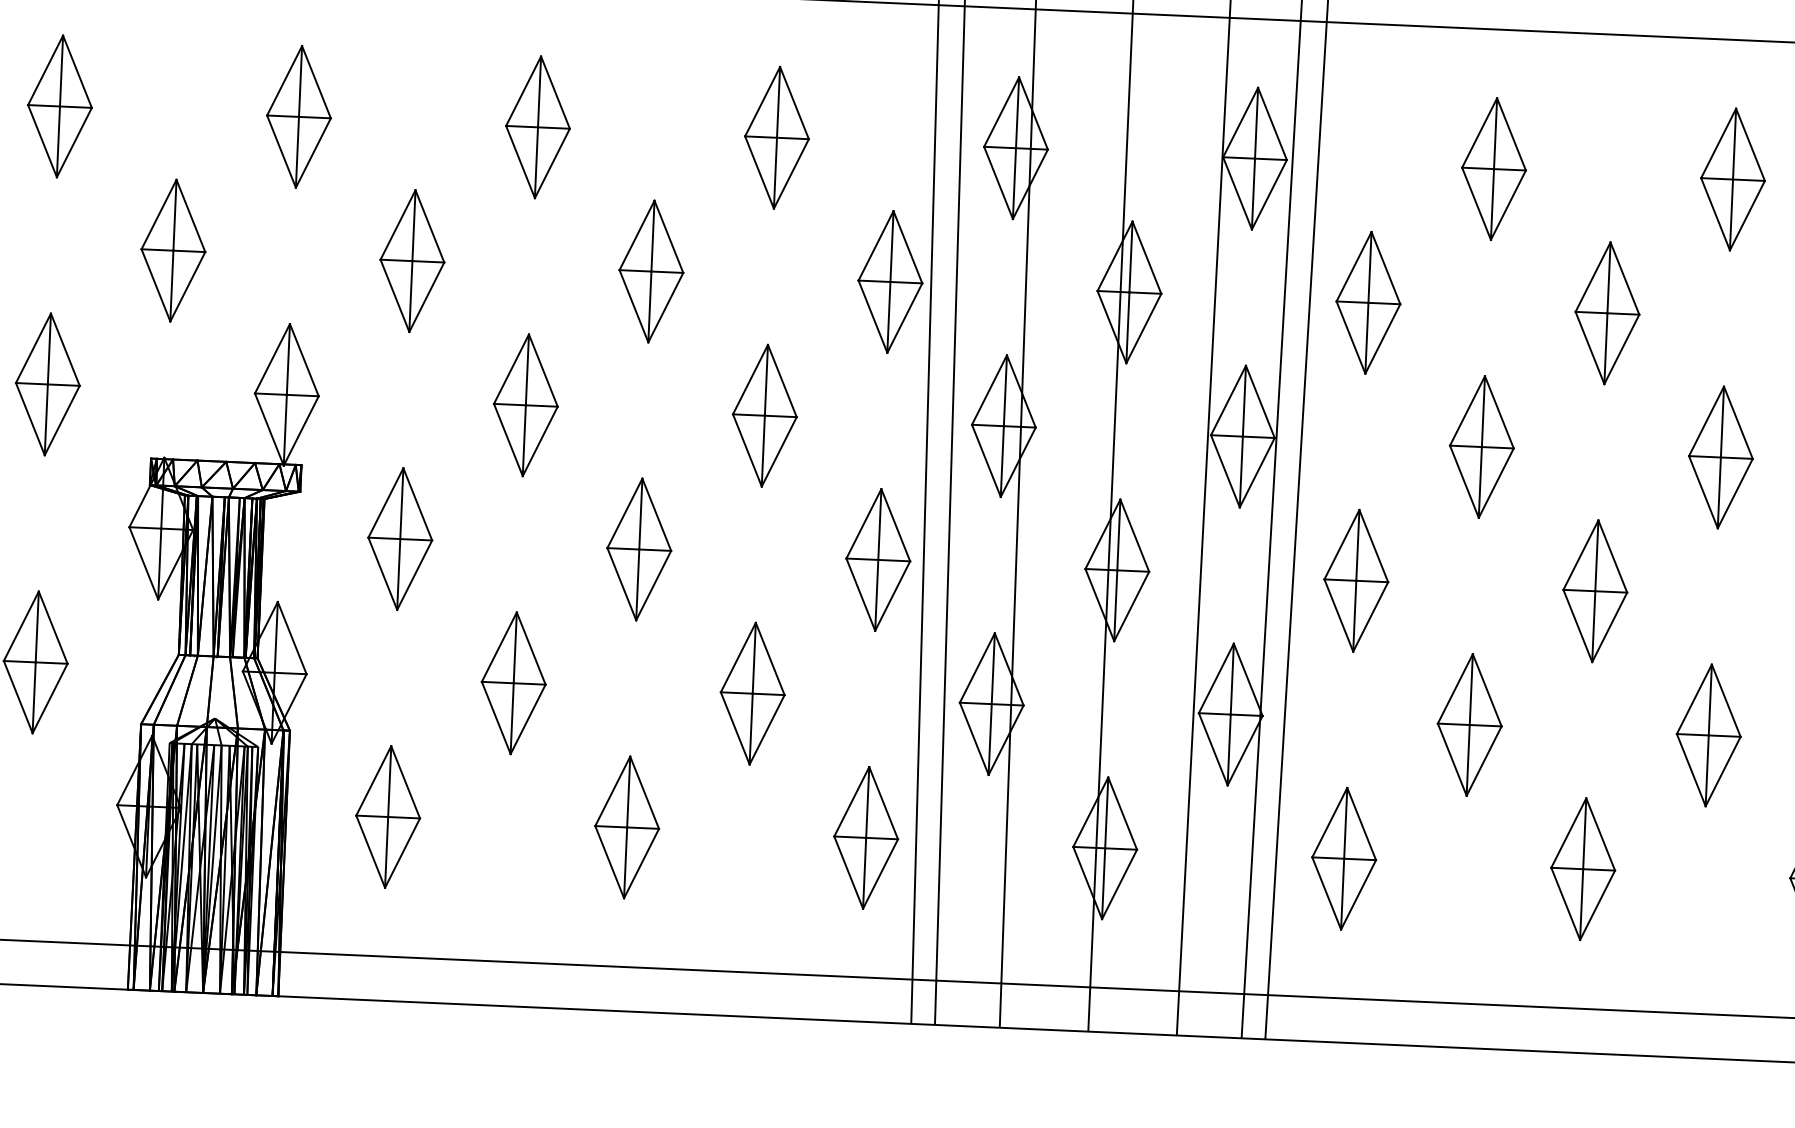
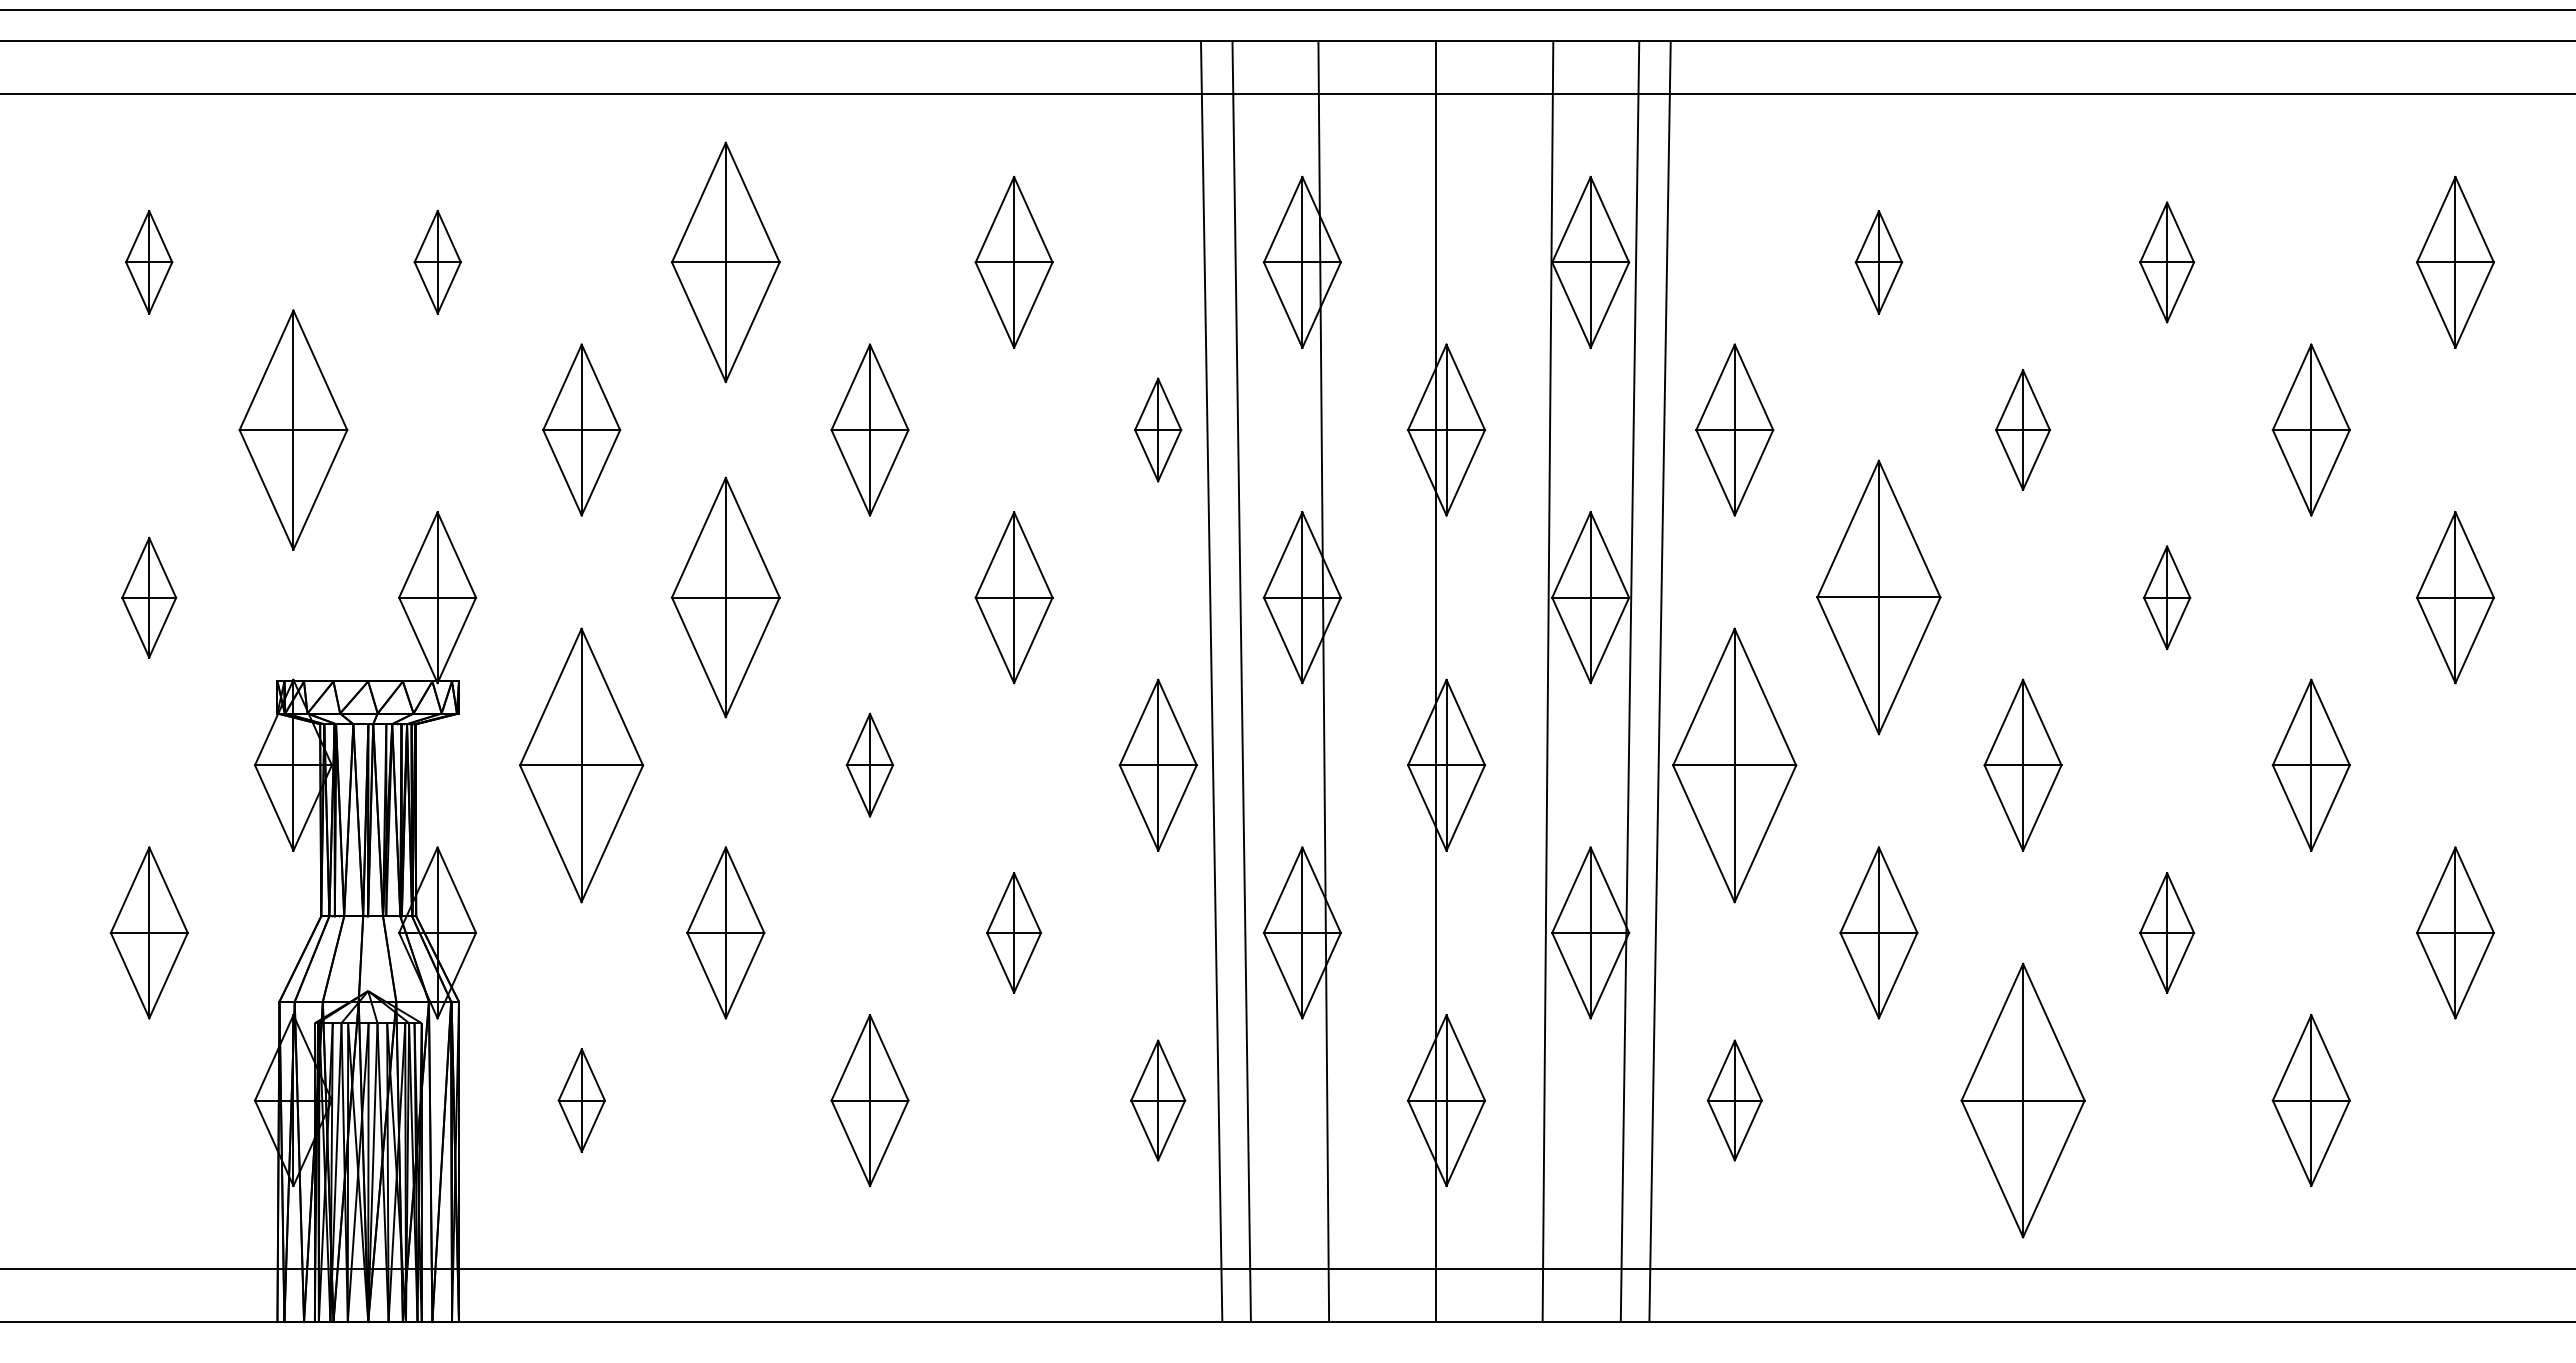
part: (59, 105) -> (148, 261), size x0.6
part: (298, 116) -> (437, 261), size x0.6
part: (537, 127) -> (725, 262), size x1.4
part: (1493, 169) -> (1878, 262), size x0.6
part: (1732, 179) -> (2166, 262), size x0.7
part: (173, 250) -> (293, 429), size x1.4
part: (889, 281) -> (1157, 429), size x0.6
part: (1607, 312) -> (2022, 429), size x0.7
part: (47, 384) -> (148, 597), size x0.7
part: (525, 405) -> (725, 597), size x1.4
part: (1481, 446) -> (1878, 597), size x1.6
part: (1720, 457) -> (2166, 597), size x0.6
part: (400, 538) -> (581, 764), size x1.6
part: (638, 548) -> (869, 764), size x0.6
part: (1356, 580) -> (1734, 764), size x1.6
part: (752, 693) -> (1013, 932), size x0.7
part: (1708, 735) -> (2166, 932), size x0.7
part: (387, 816) -> (581, 1100), size x0.6
part: (865, 837) -> (1157, 1100), size x0.7
part: (1343, 858) -> (1734, 1100), size x0.7
part: (1582, 869) -> (2022, 1100), size x1.6

